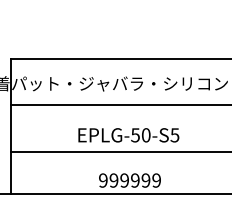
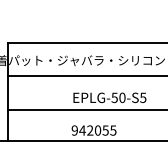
text: (128, 135) -> (109, 97), moved
text: (134, 180) -> (97, 130), 999999 -> 942055

